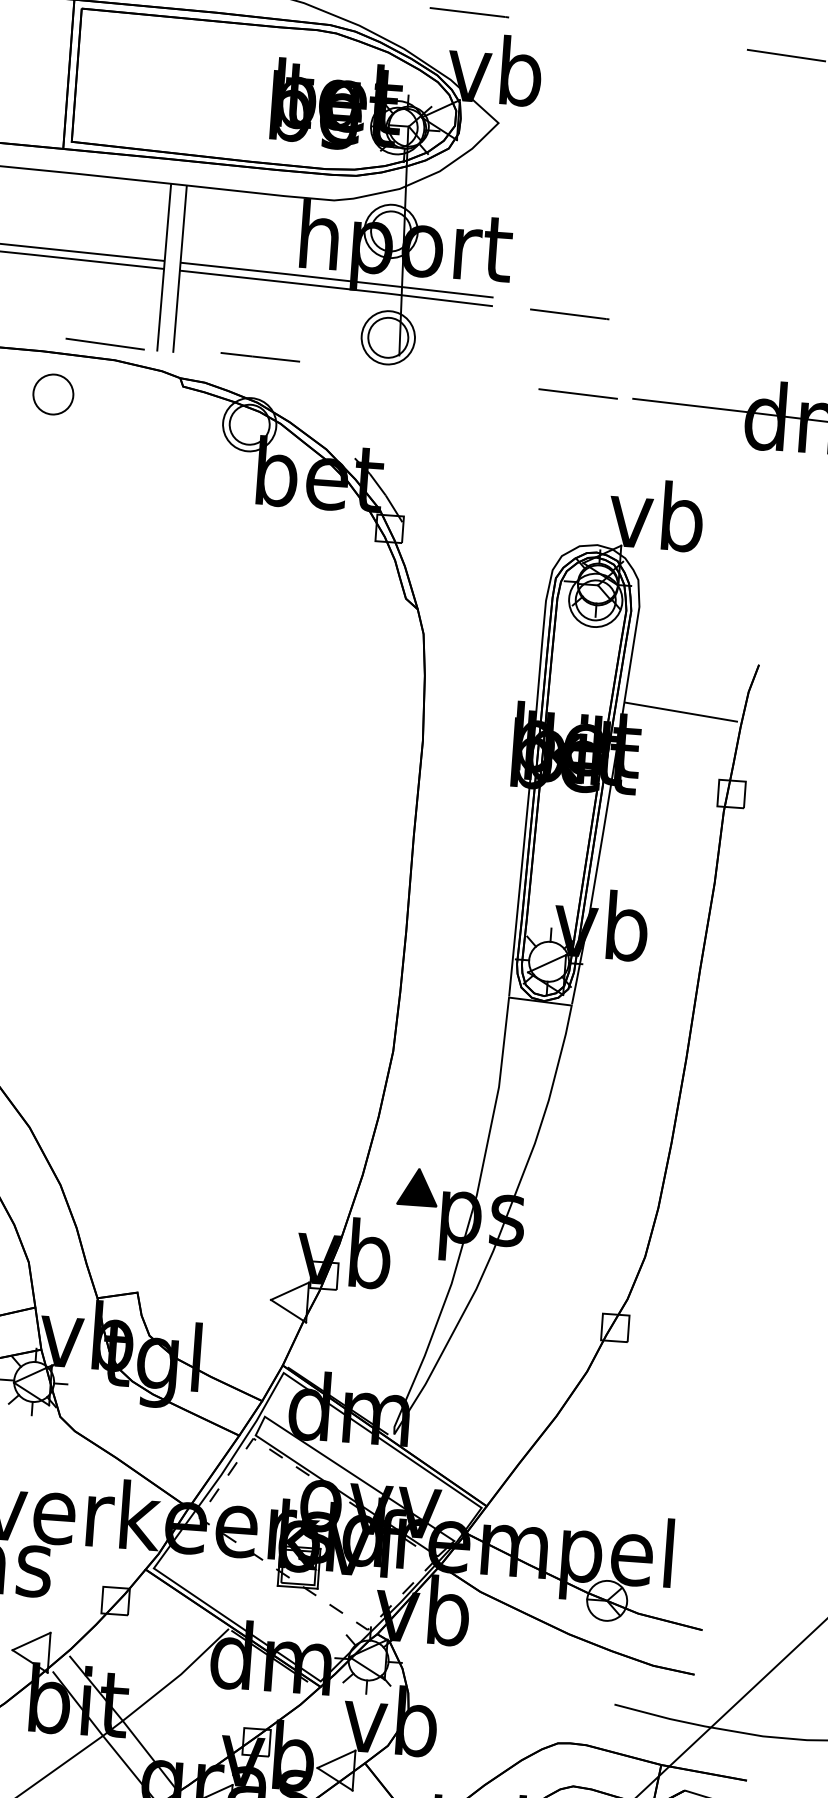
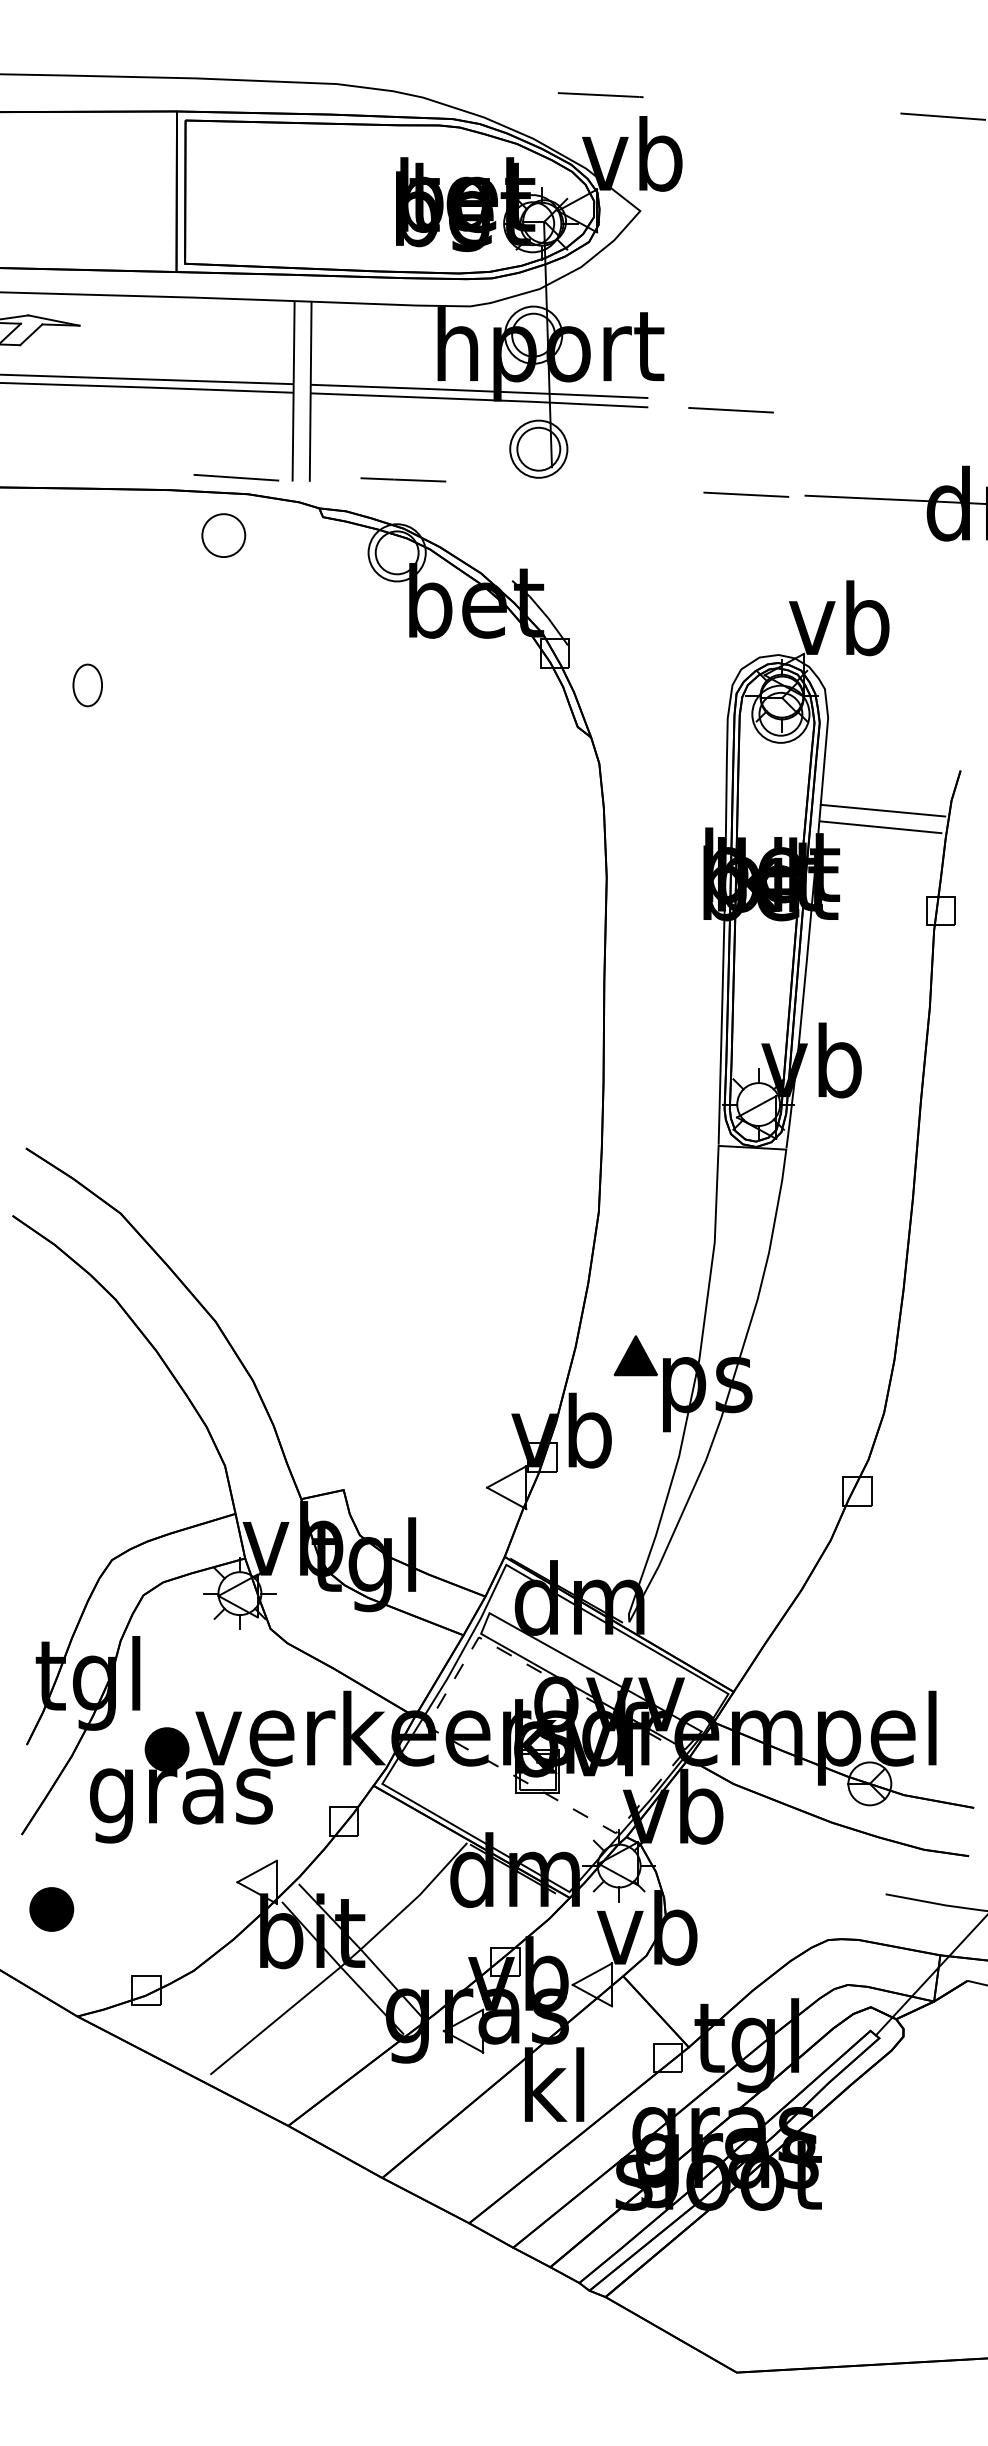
part: (53, 394) -> (223, 535), moved
line: (683, 696) -> (882, 810), added

